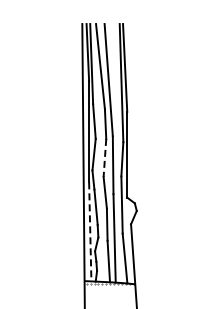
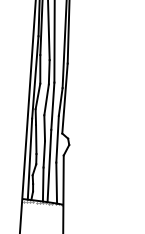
line: (104, 158) -> (46, 100), dashed -> solid
line: (90, 231) -> (30, 158), dashed -> solid

